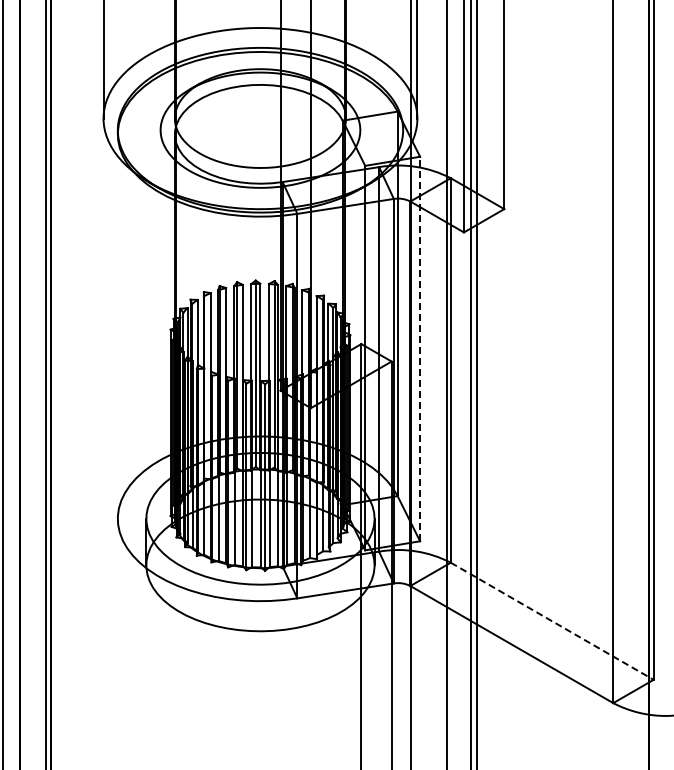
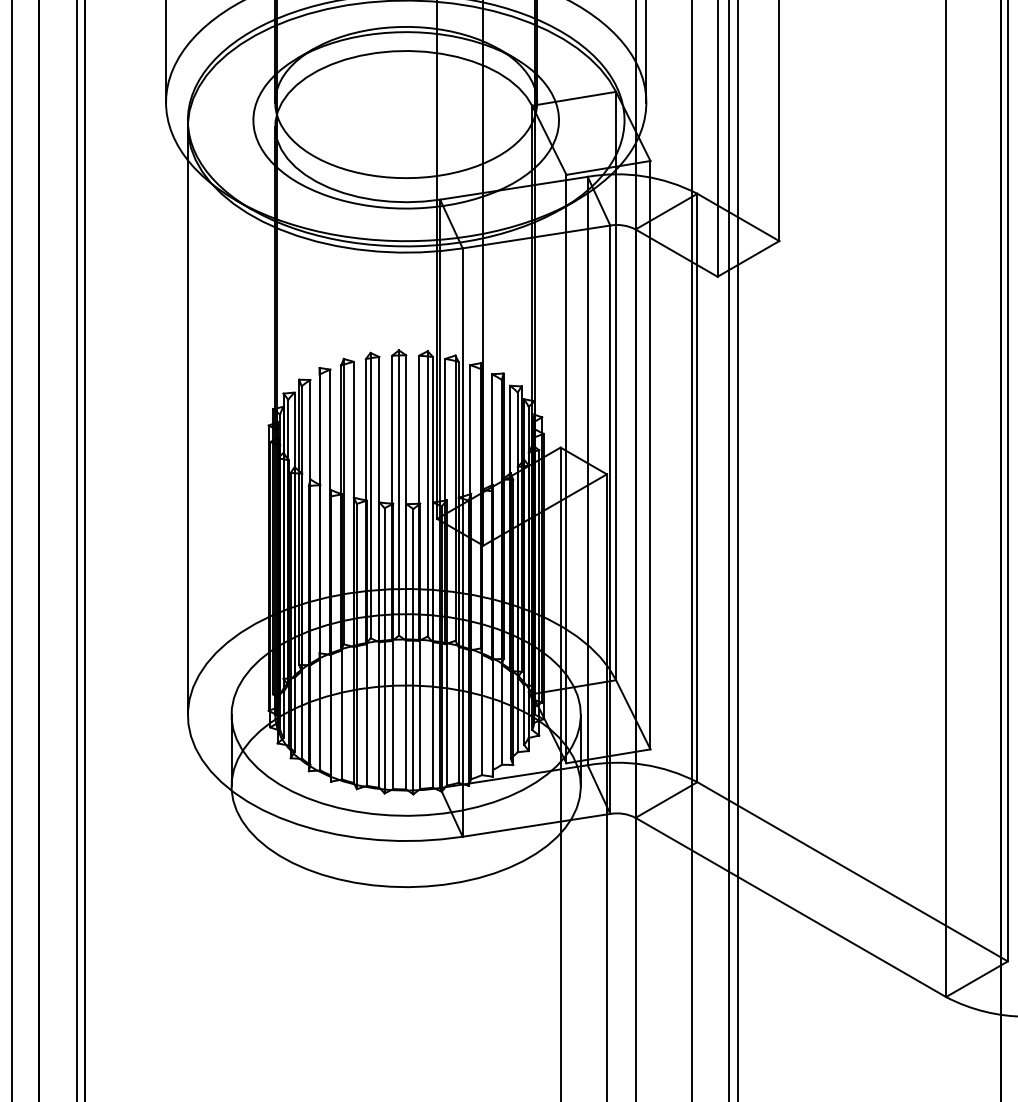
line: (117, 326) -> (187, 420), added
line: (420, 348) -> (651, 454), dashed -> solid
line: (552, 621) -> (853, 872), dashed -> solid

